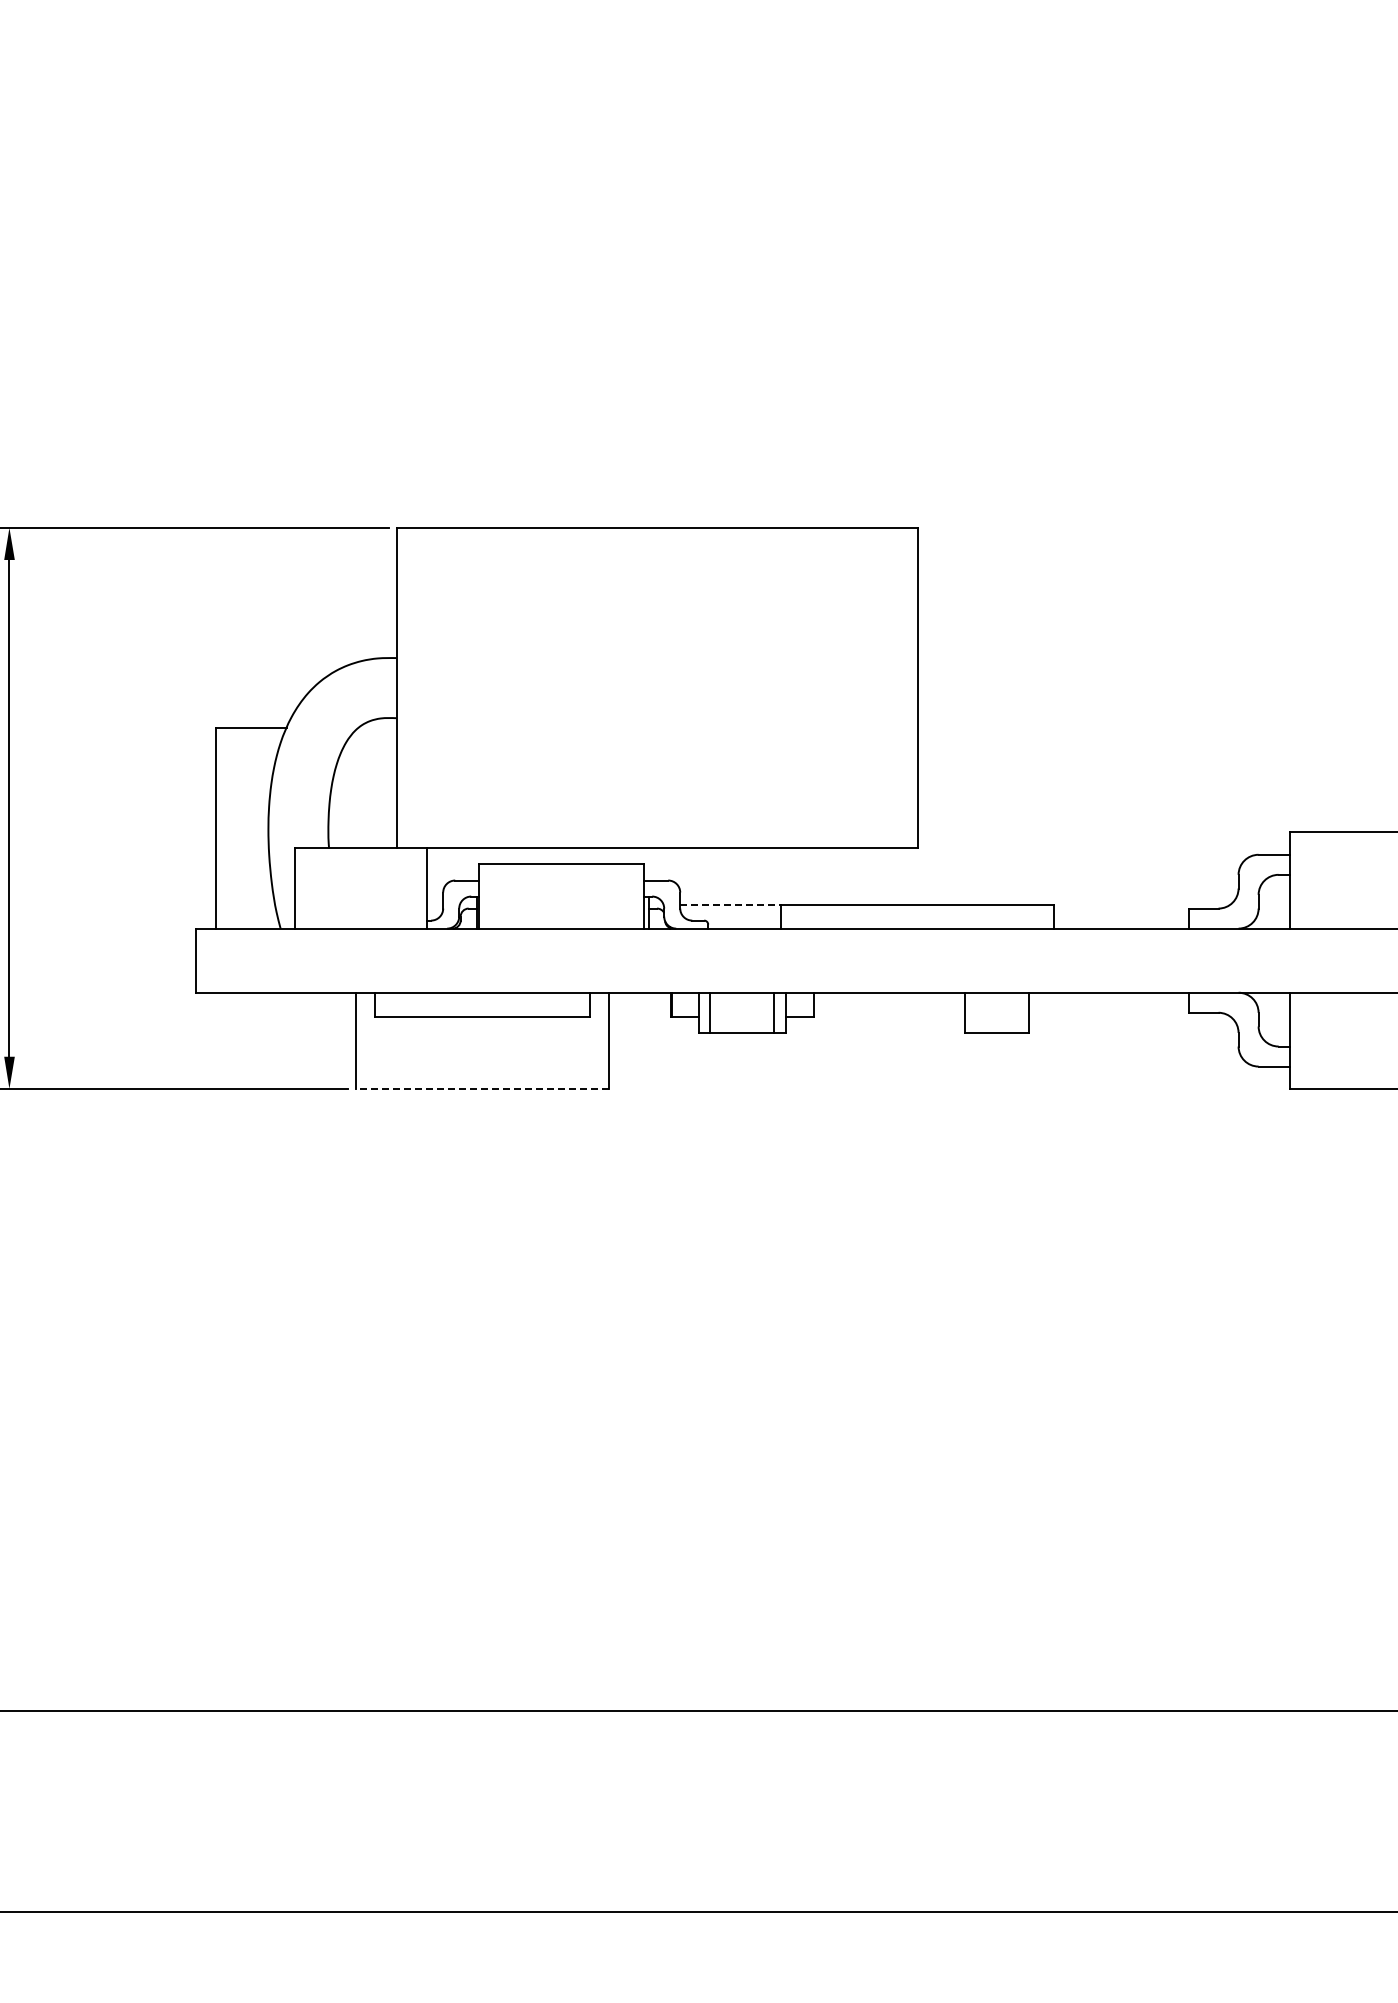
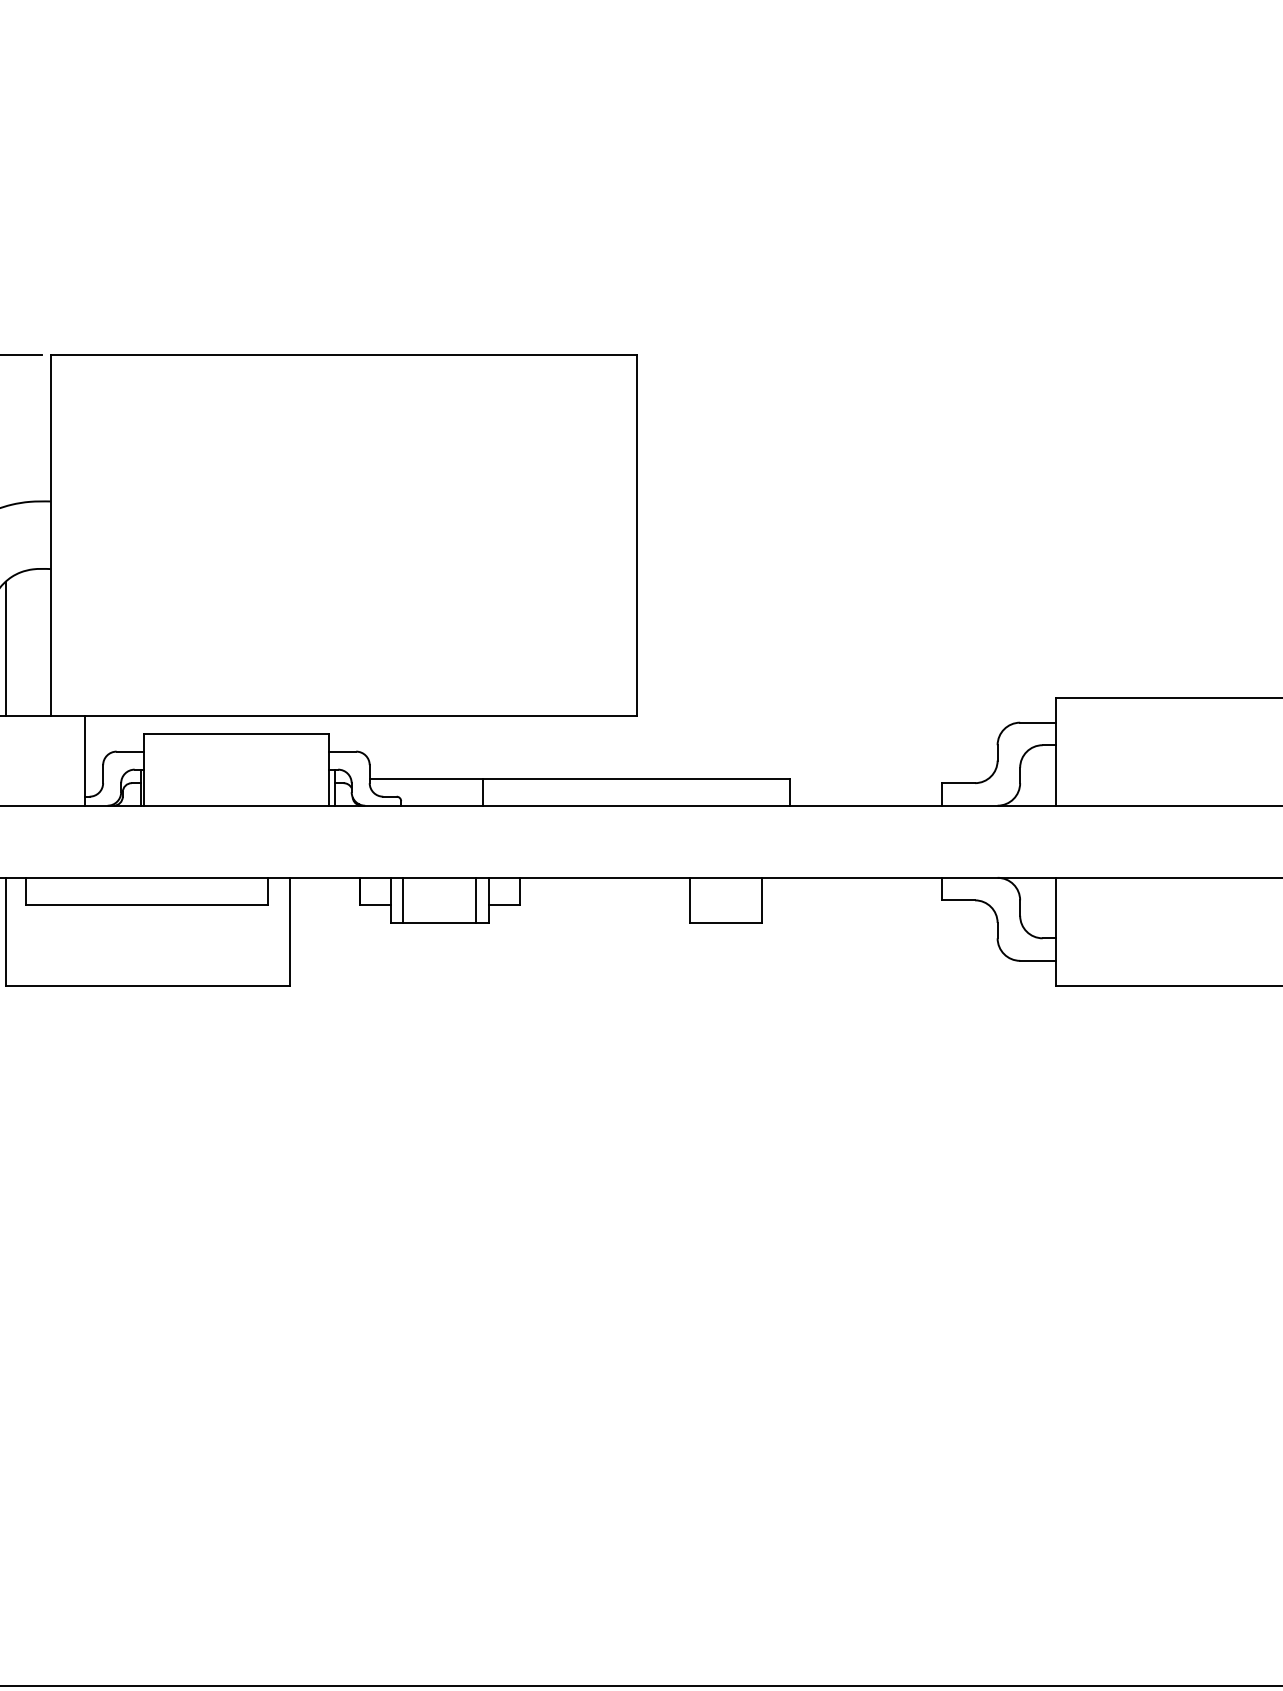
line: (356, 788) -> (5, 648), added
line: (730, 904) -> (426, 778), dashed -> solid
line: (482, 1088) -> (147, 985), dashed -> solid

